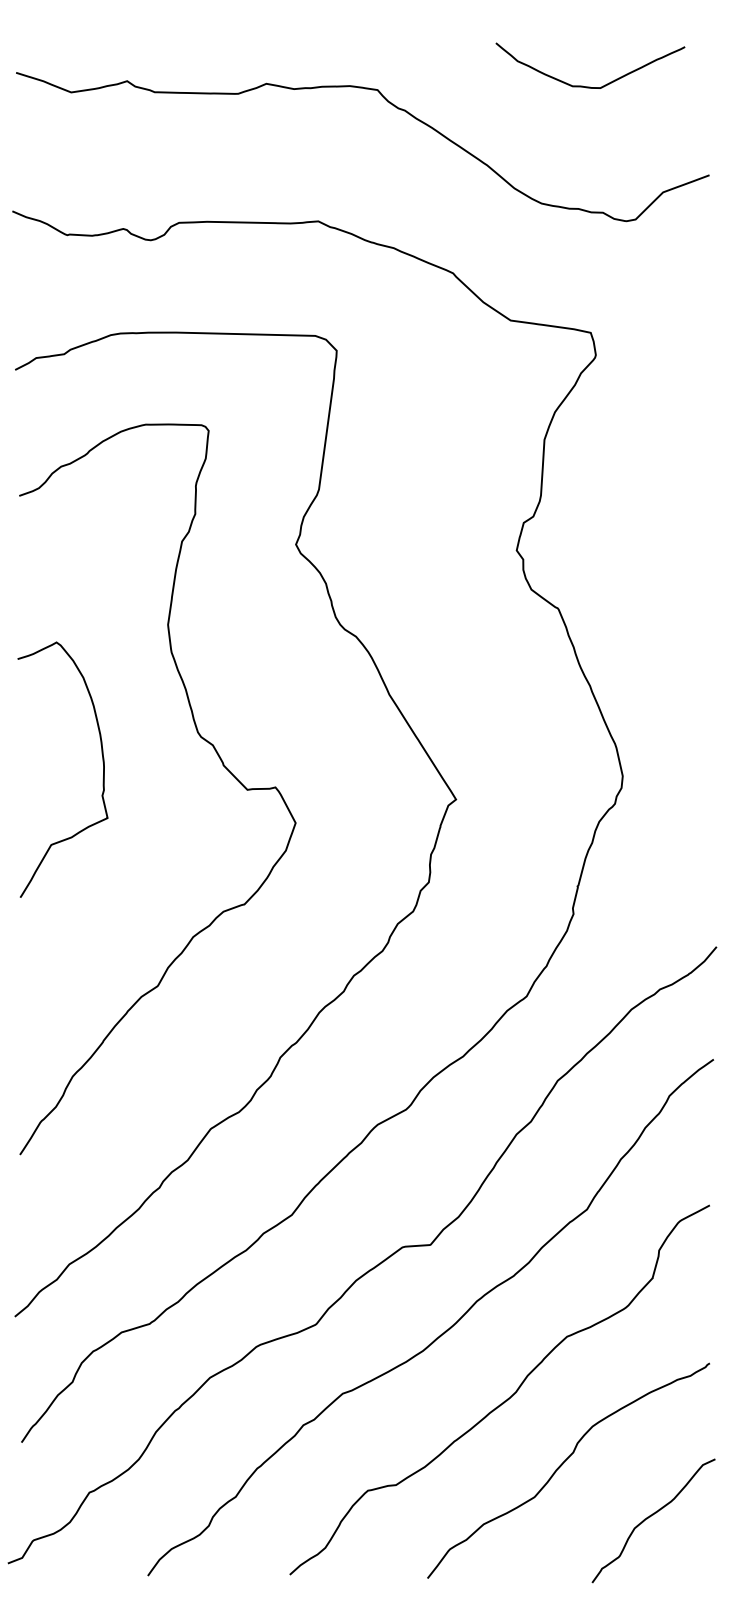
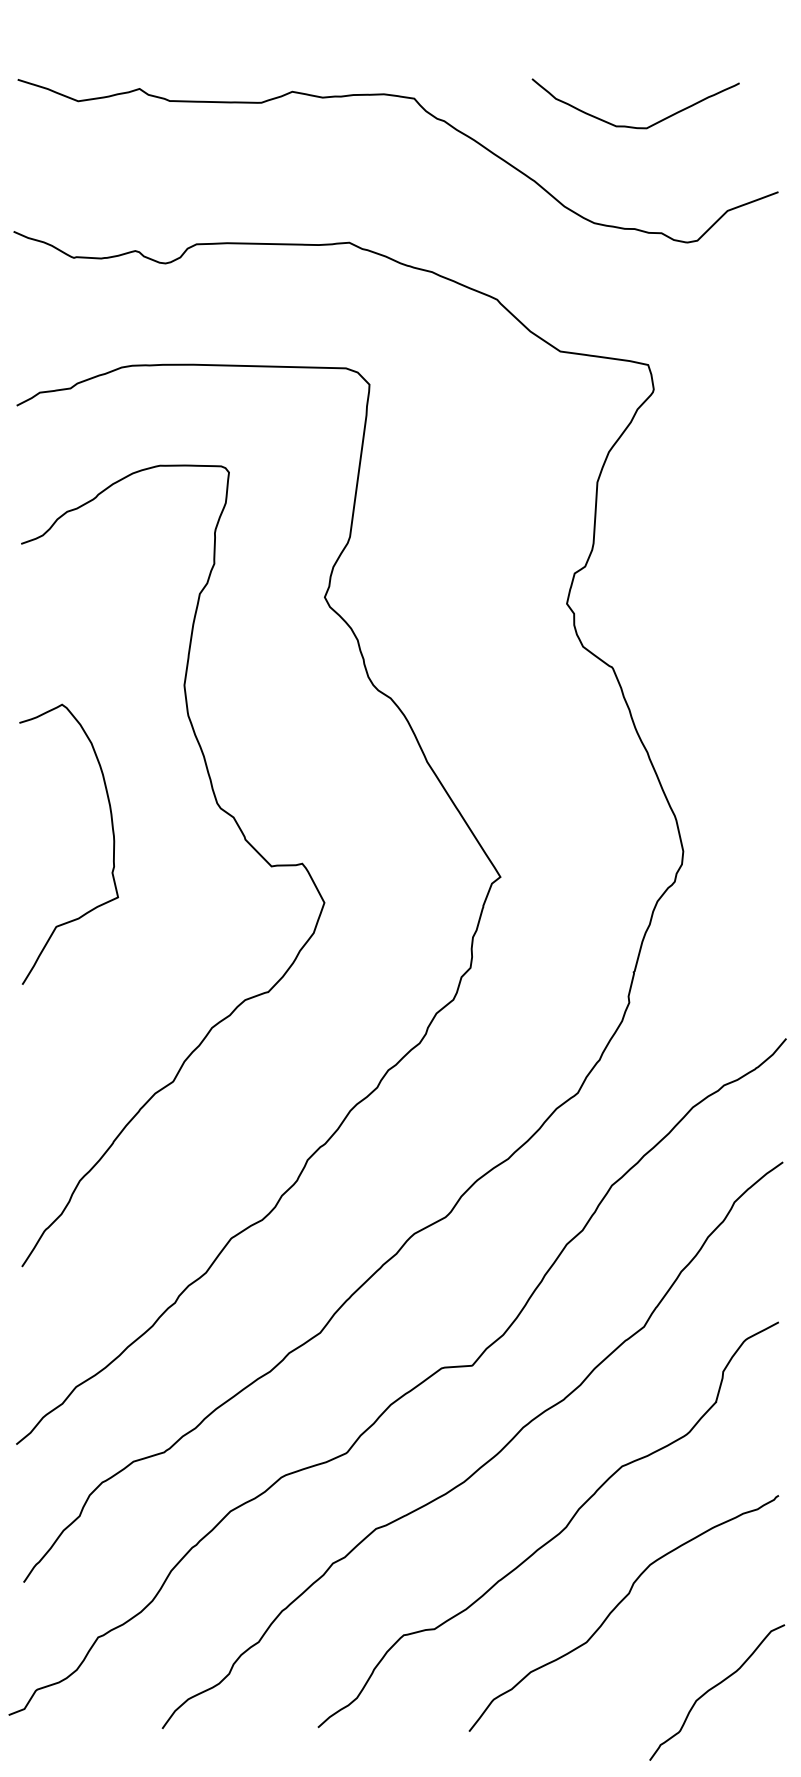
curve: (590, 86) -> (635, 126), moved
curve: (650, 1517) -> (713, 1688), moved

